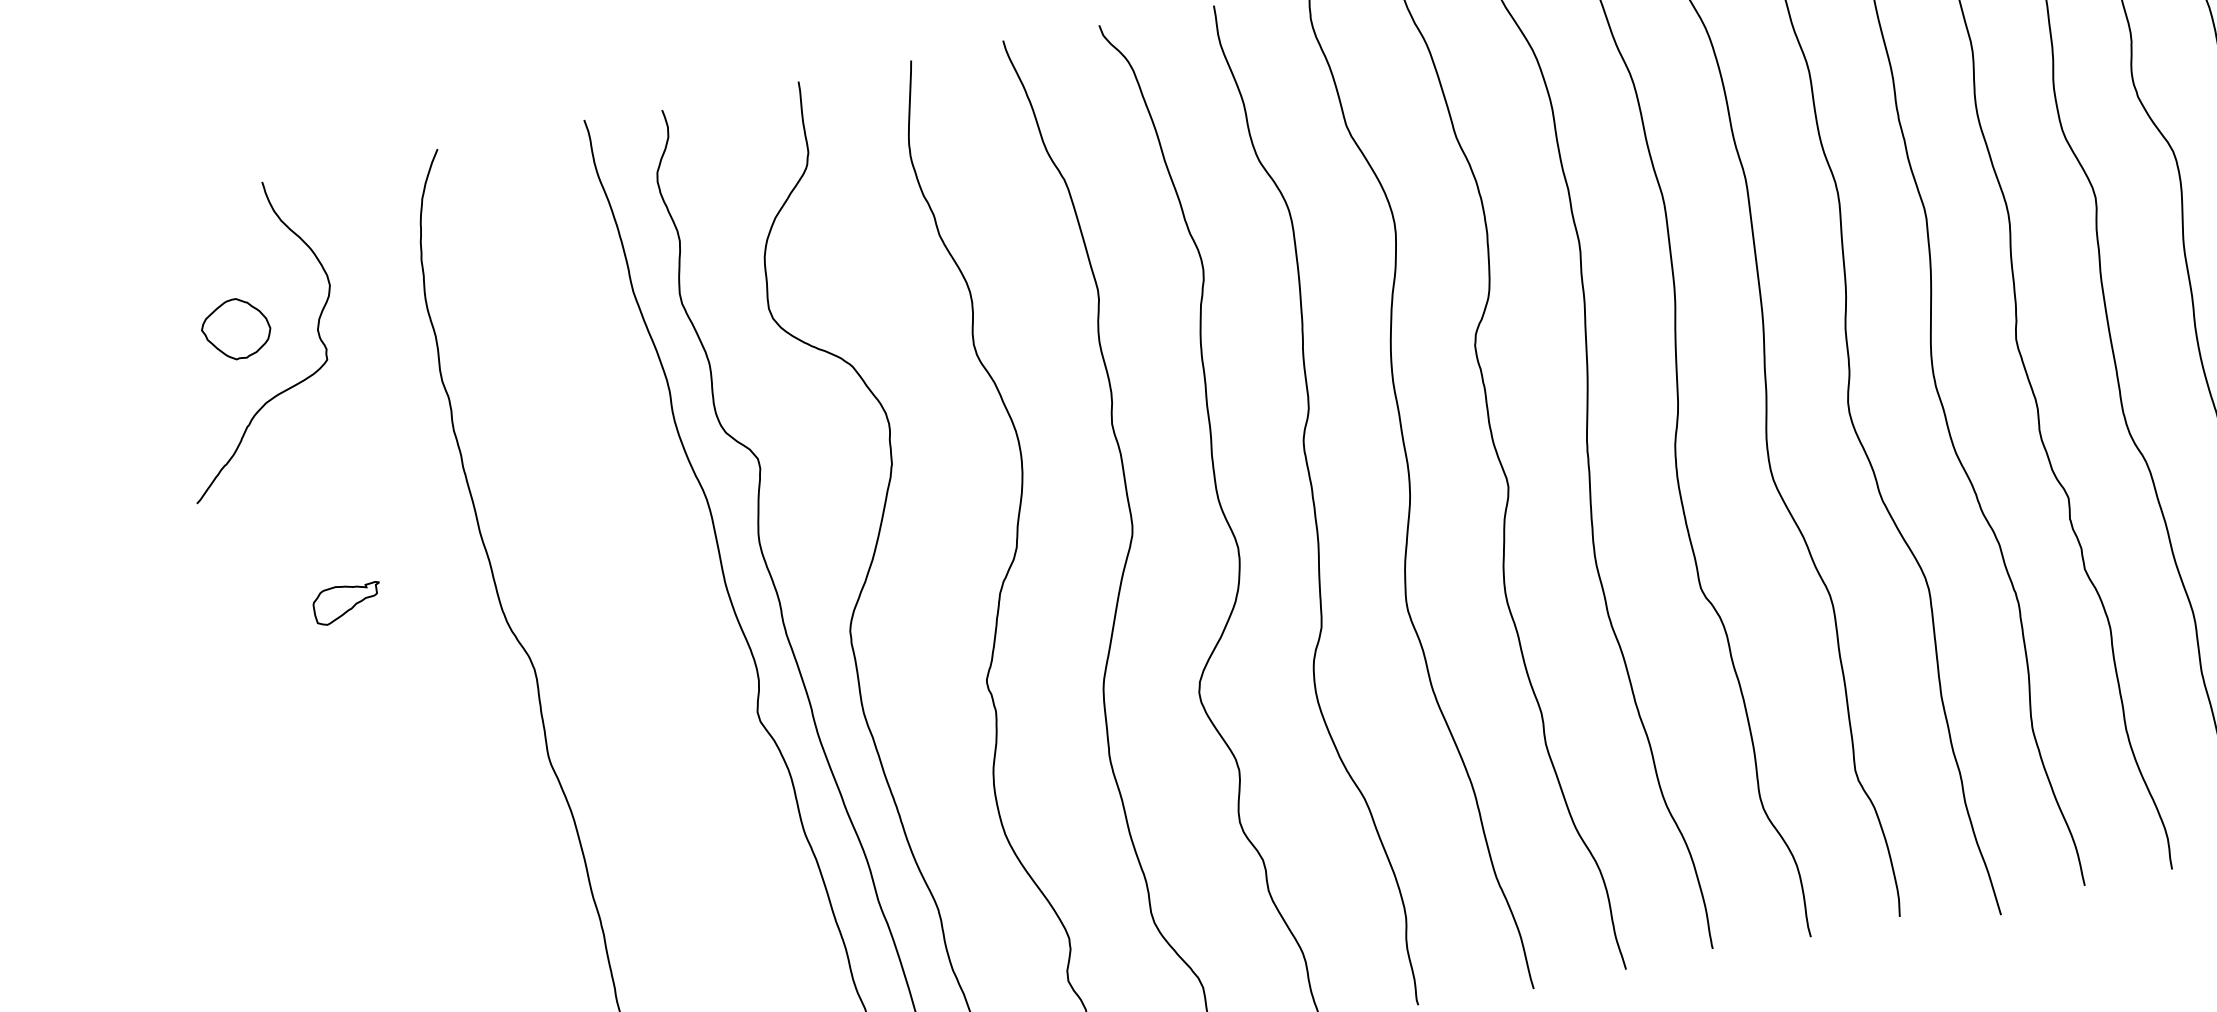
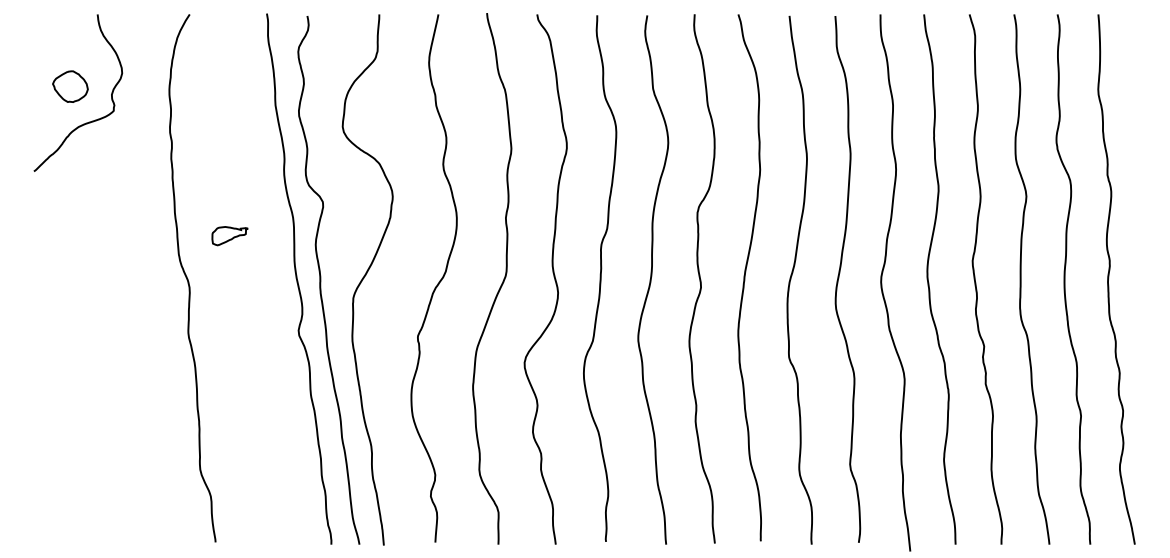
part: (346, 603) -> (229, 236), moved

